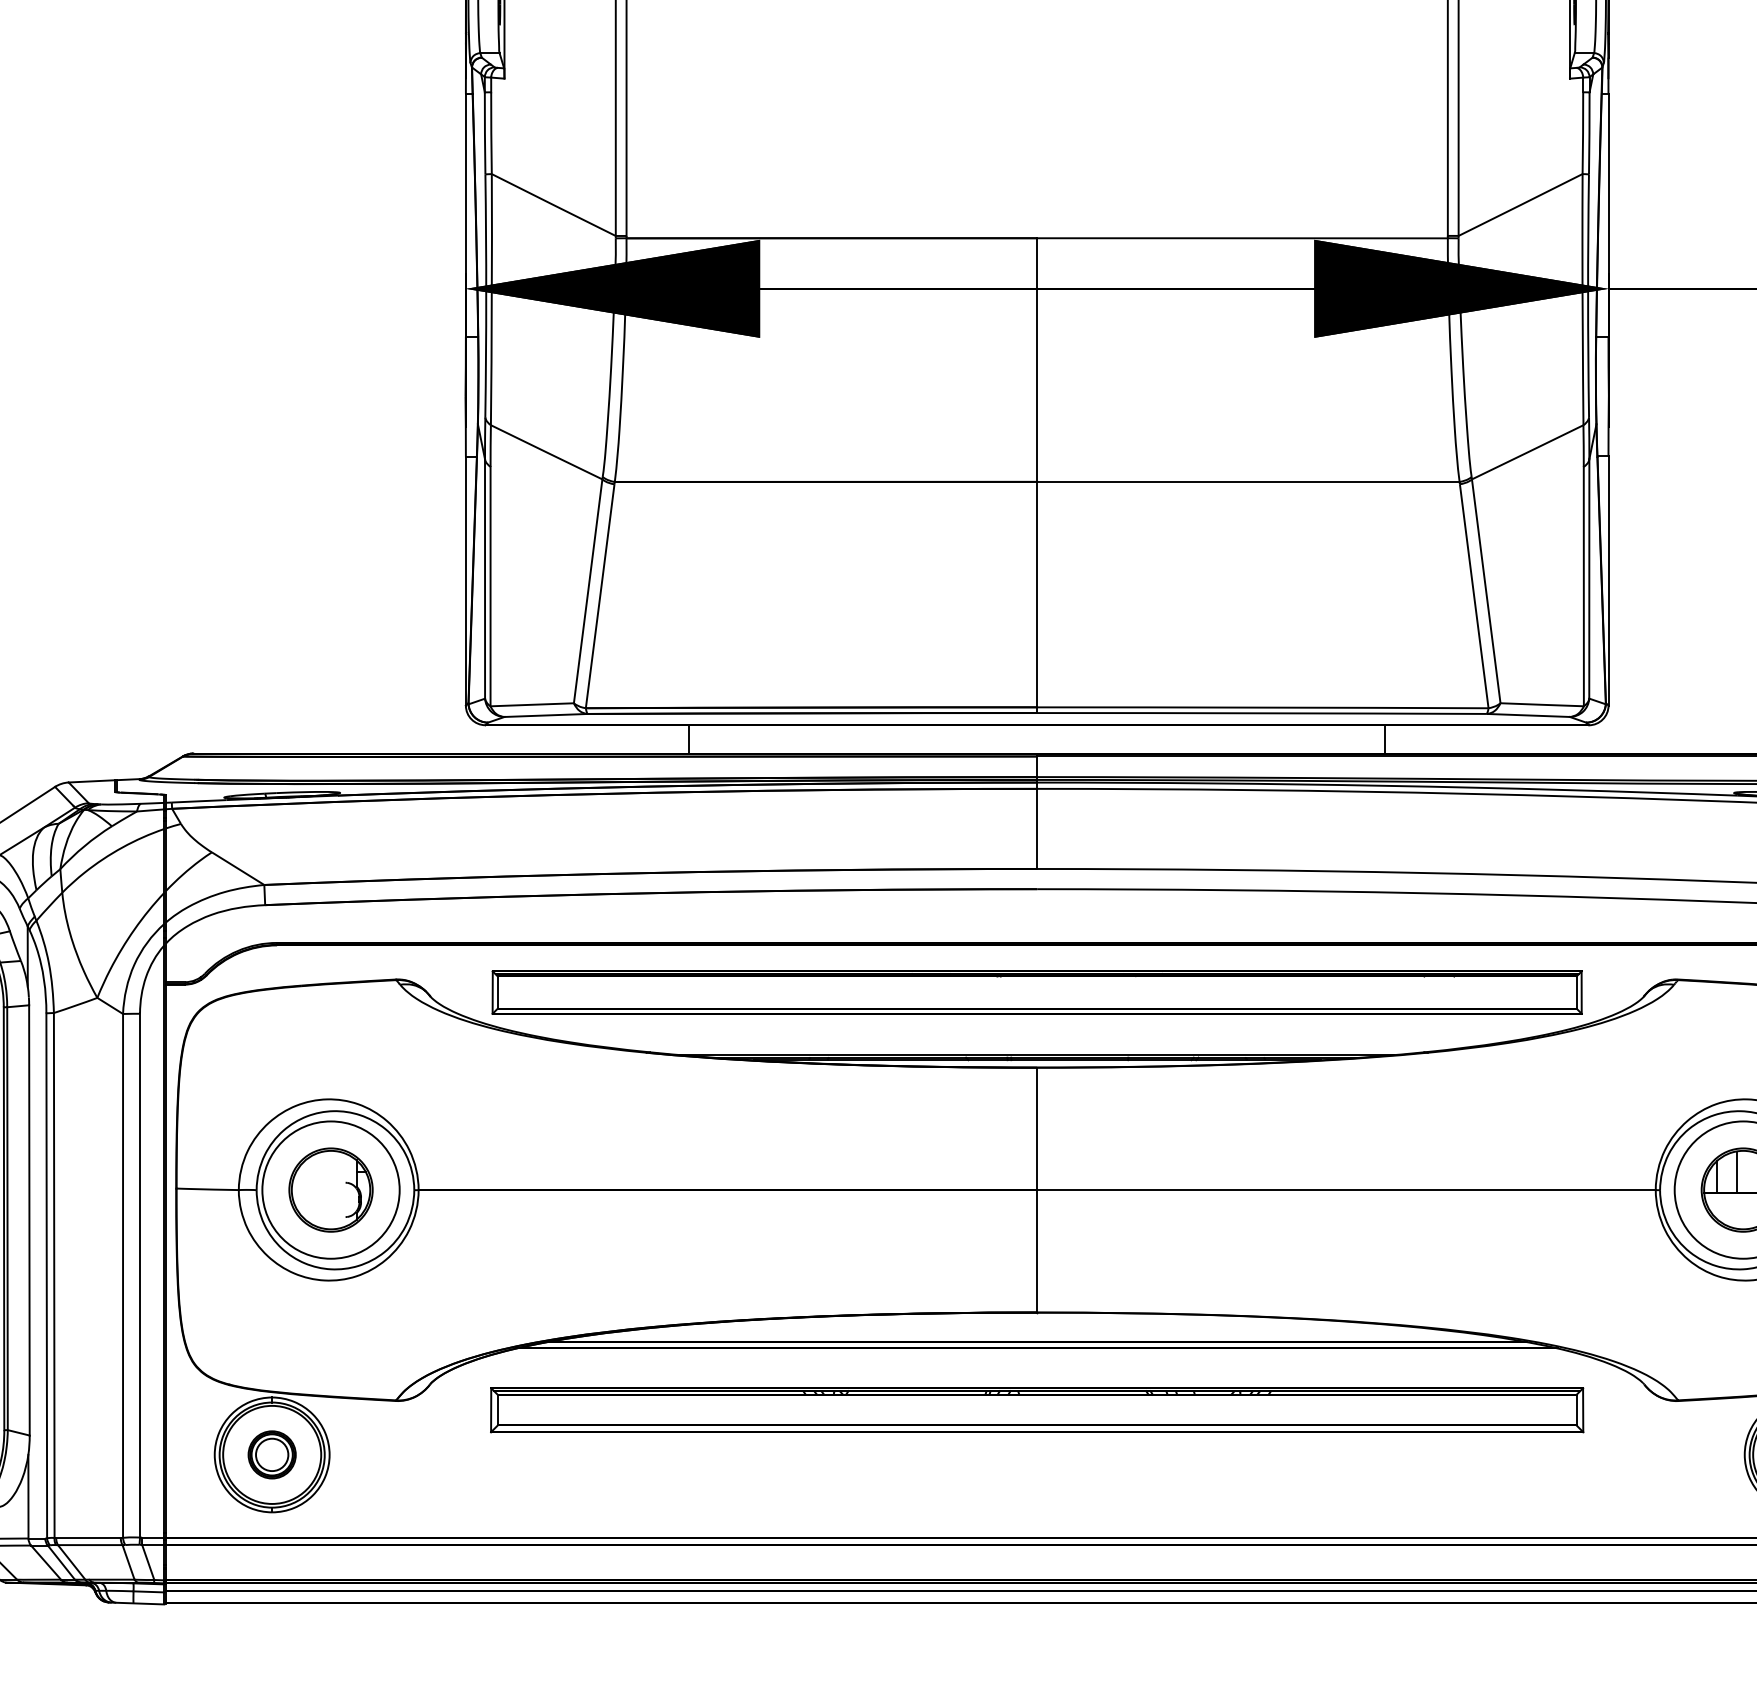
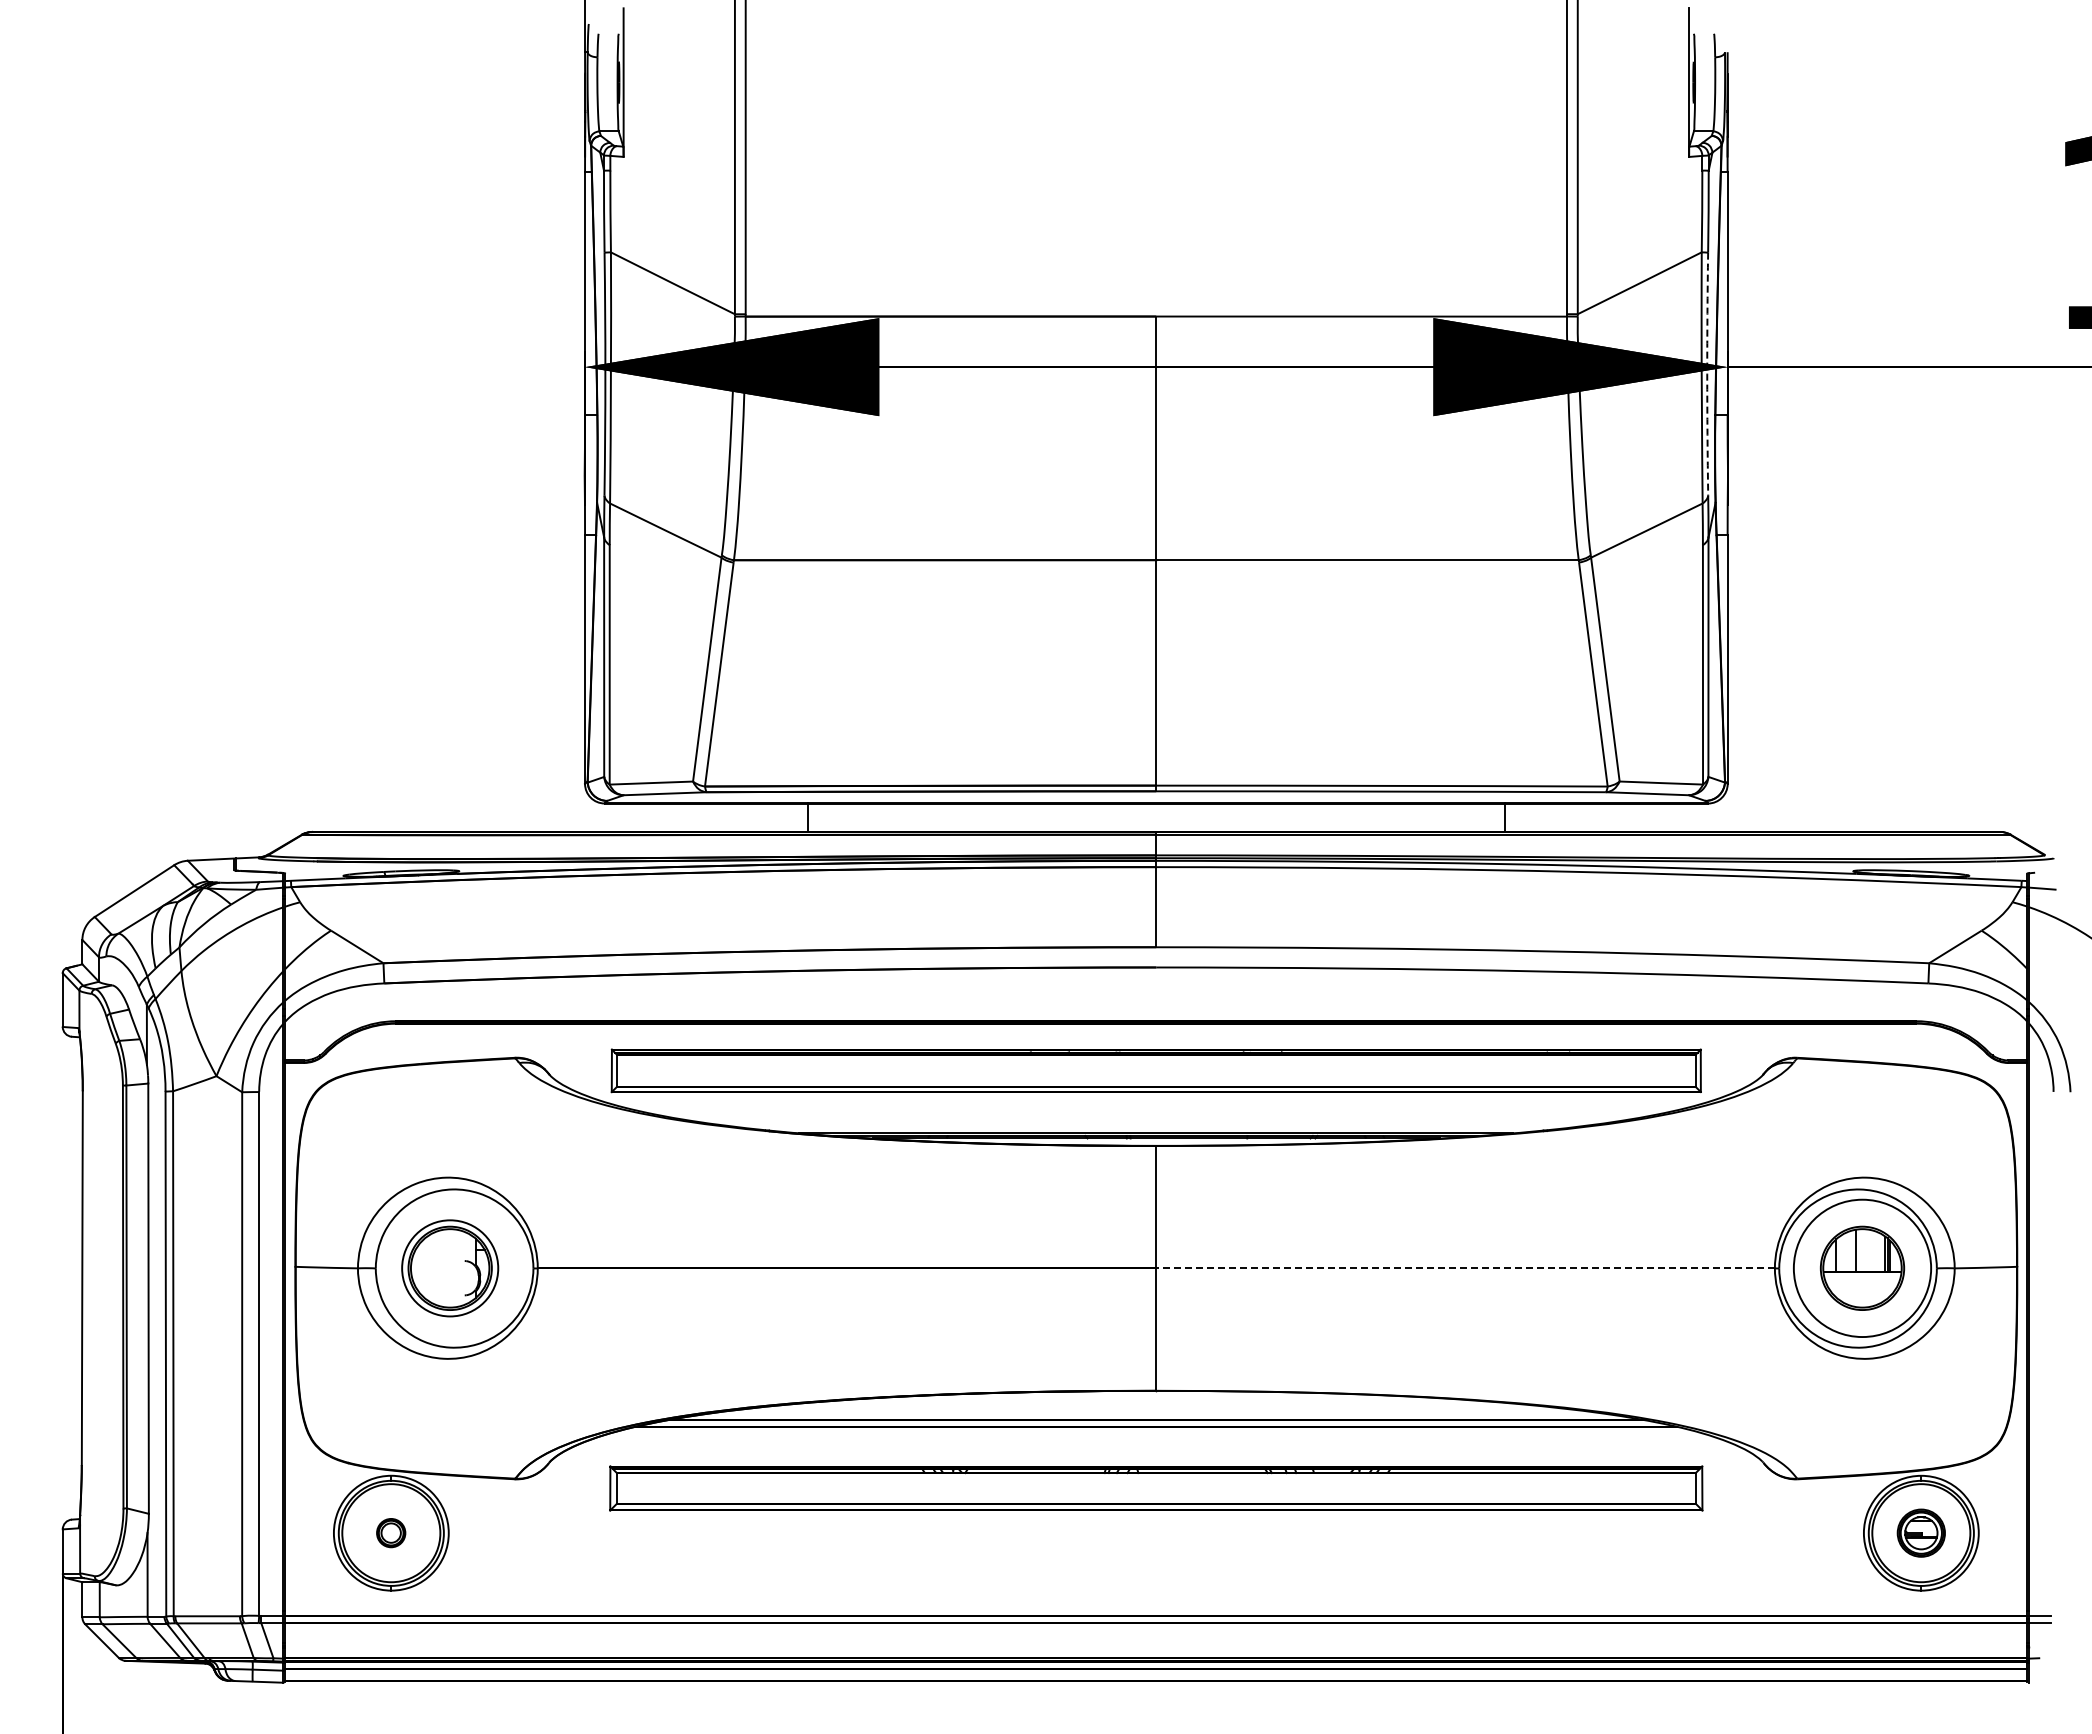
arc: (1588, 296) -> (1707, 374), solid -> dashed
circle: (330, 1190) -> (449, 1268), size x0.7
line: (1346, 1190) -> (1465, 1268), solid -> dashed
part: (271, 1454) -> (390, 1532), size x0.6

